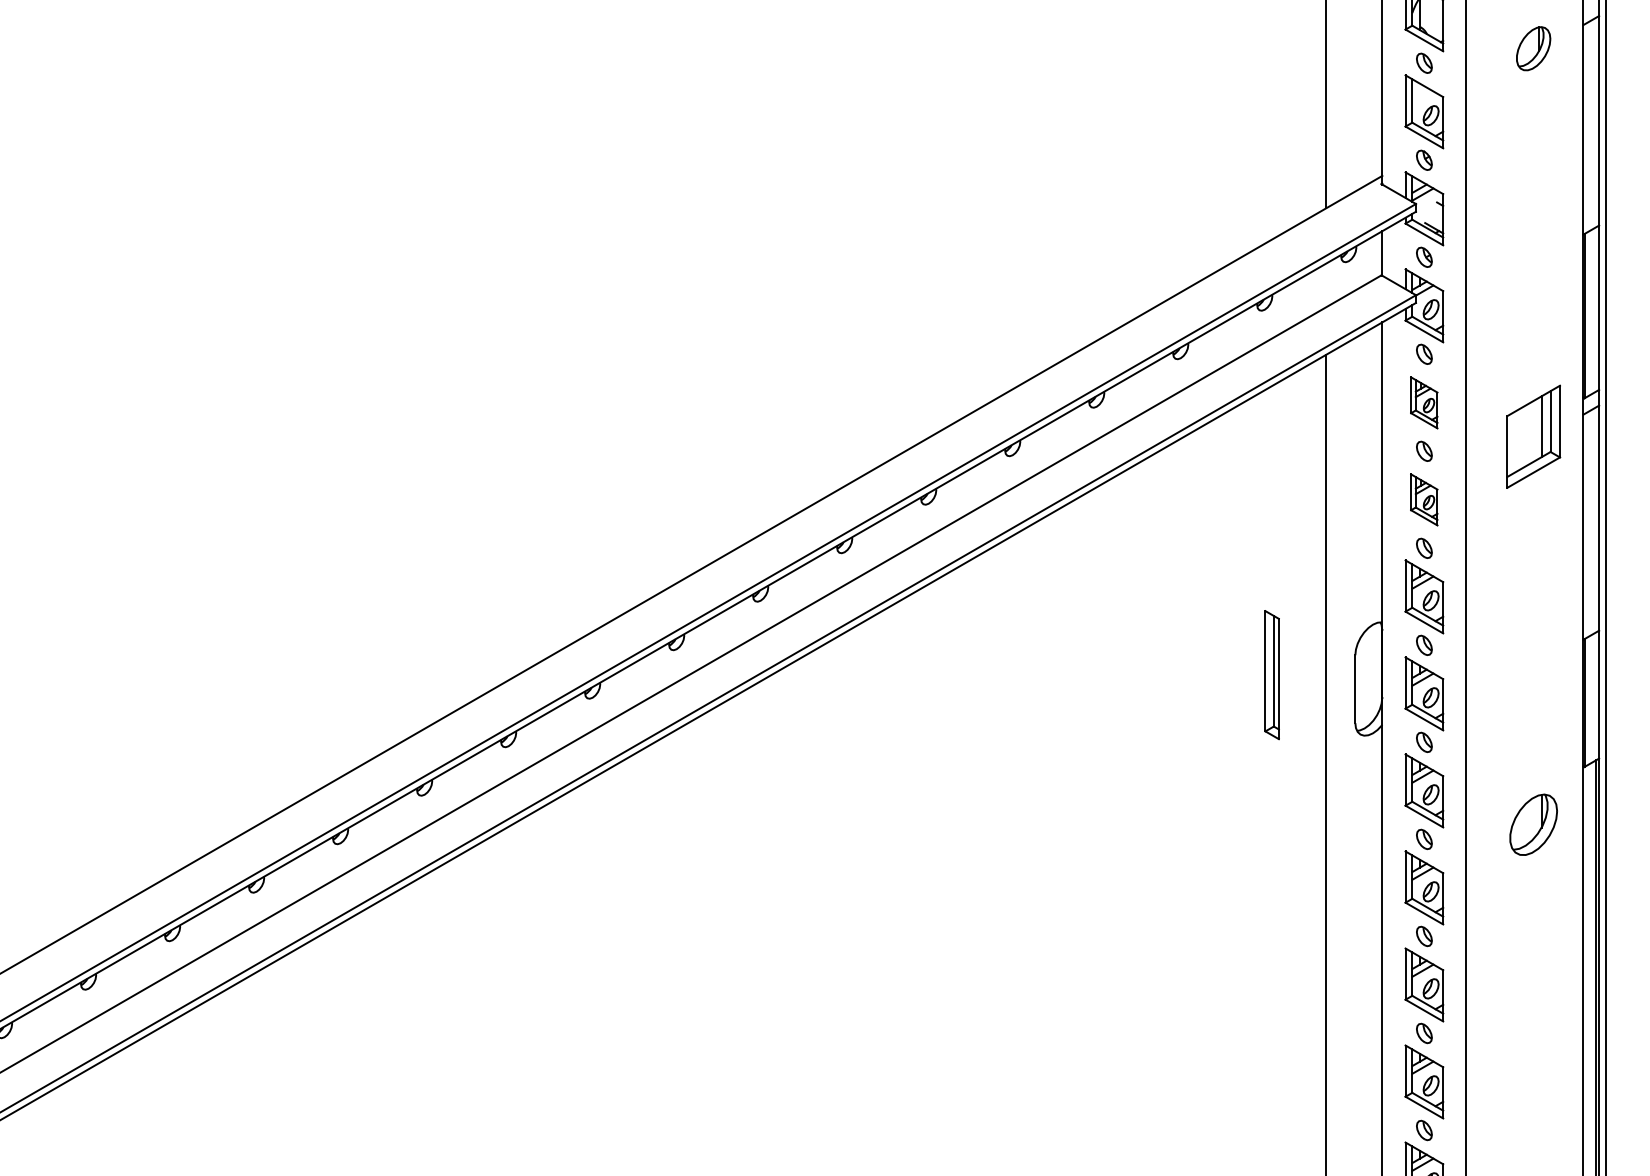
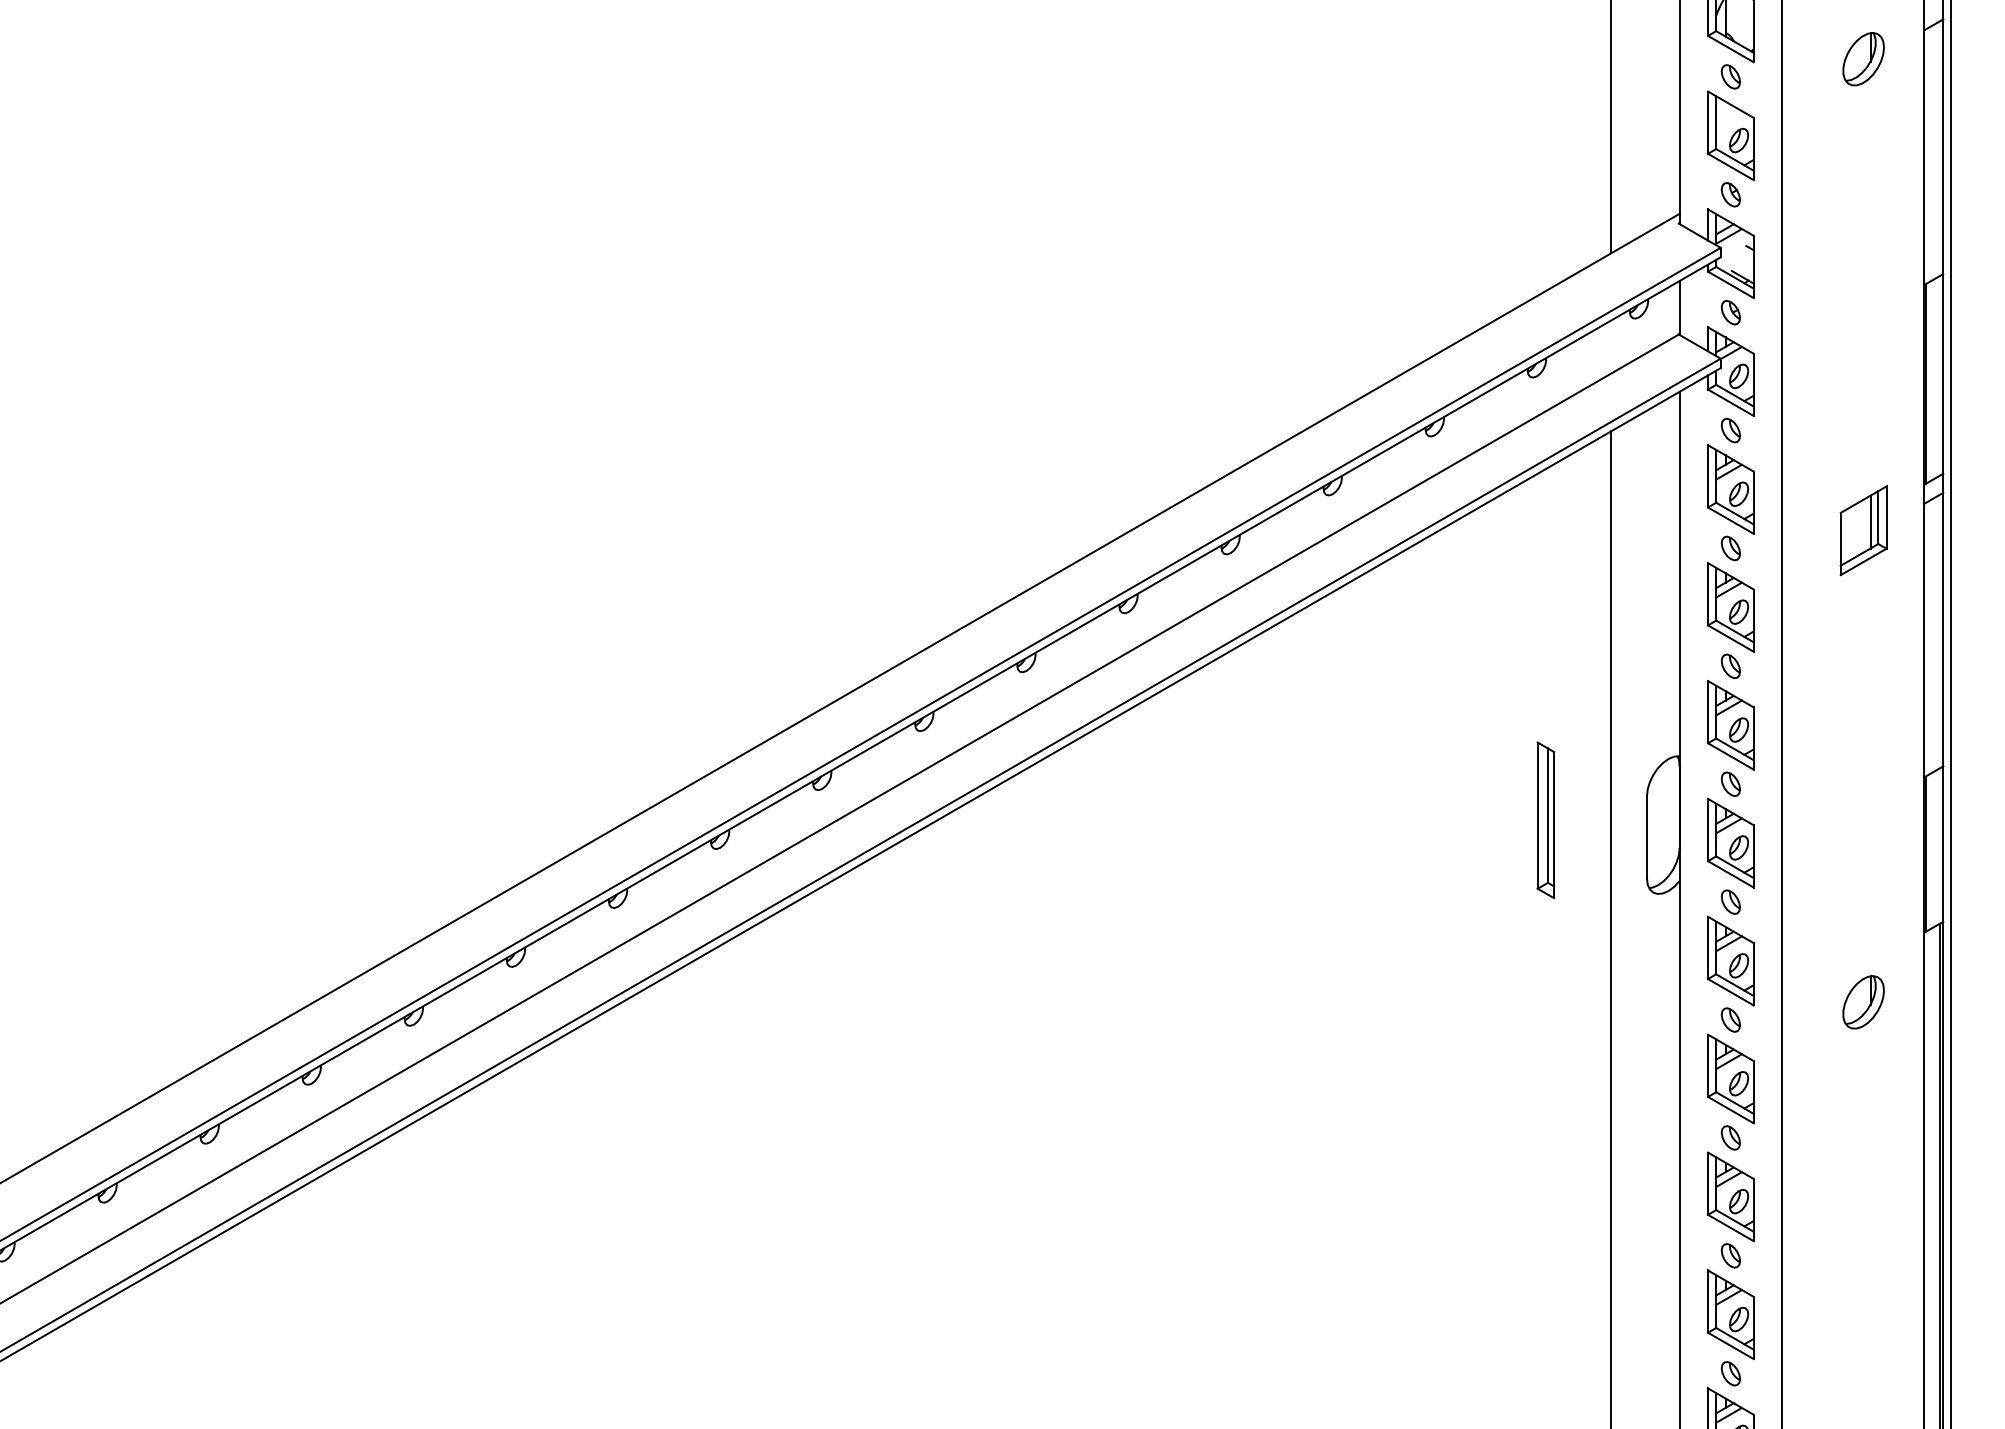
part: (1424, 402) -> (1730, 489), size x1.43
part: (1533, 436) -> (1863, 530), size x0.71
part: (1424, 499) -> (1730, 607), size x1.43
part: (1533, 824) -> (1863, 1002), size x0.71

